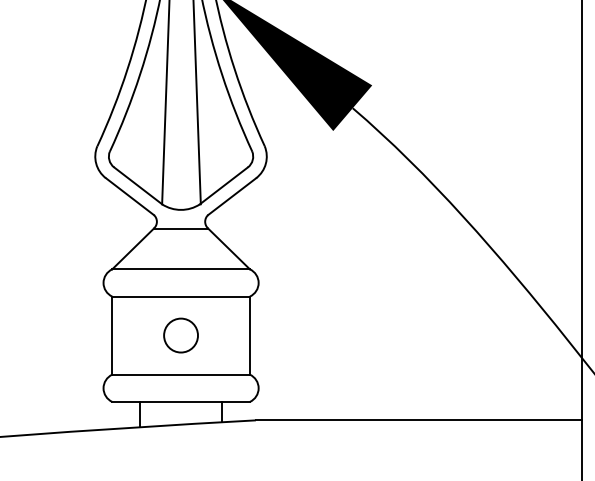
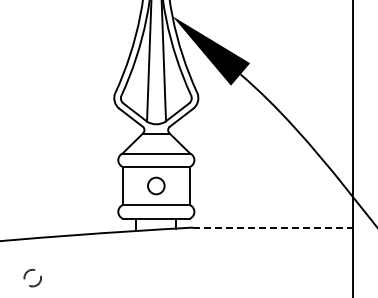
line: (419, 420) -> (273, 227), solid -> dashed

